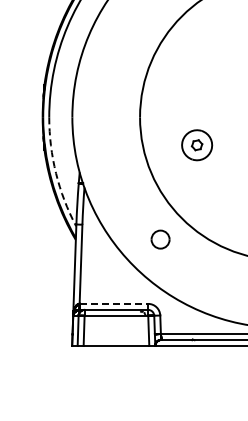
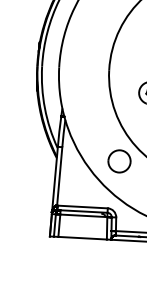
arc: (56, 173) -> (45, 108), dashed -> solid
part: (160, 239) -> (119, 161), size x1.67
line: (114, 303) -> (82, 206), dashed -> solid

